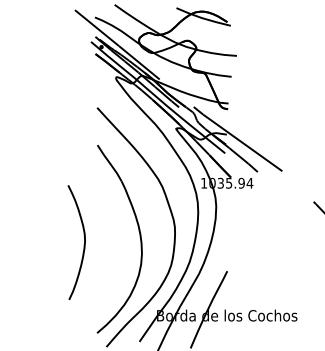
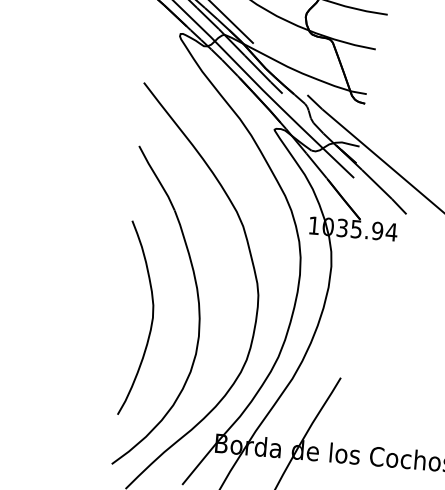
curve: (83, 244) -> (149, 323), moved

